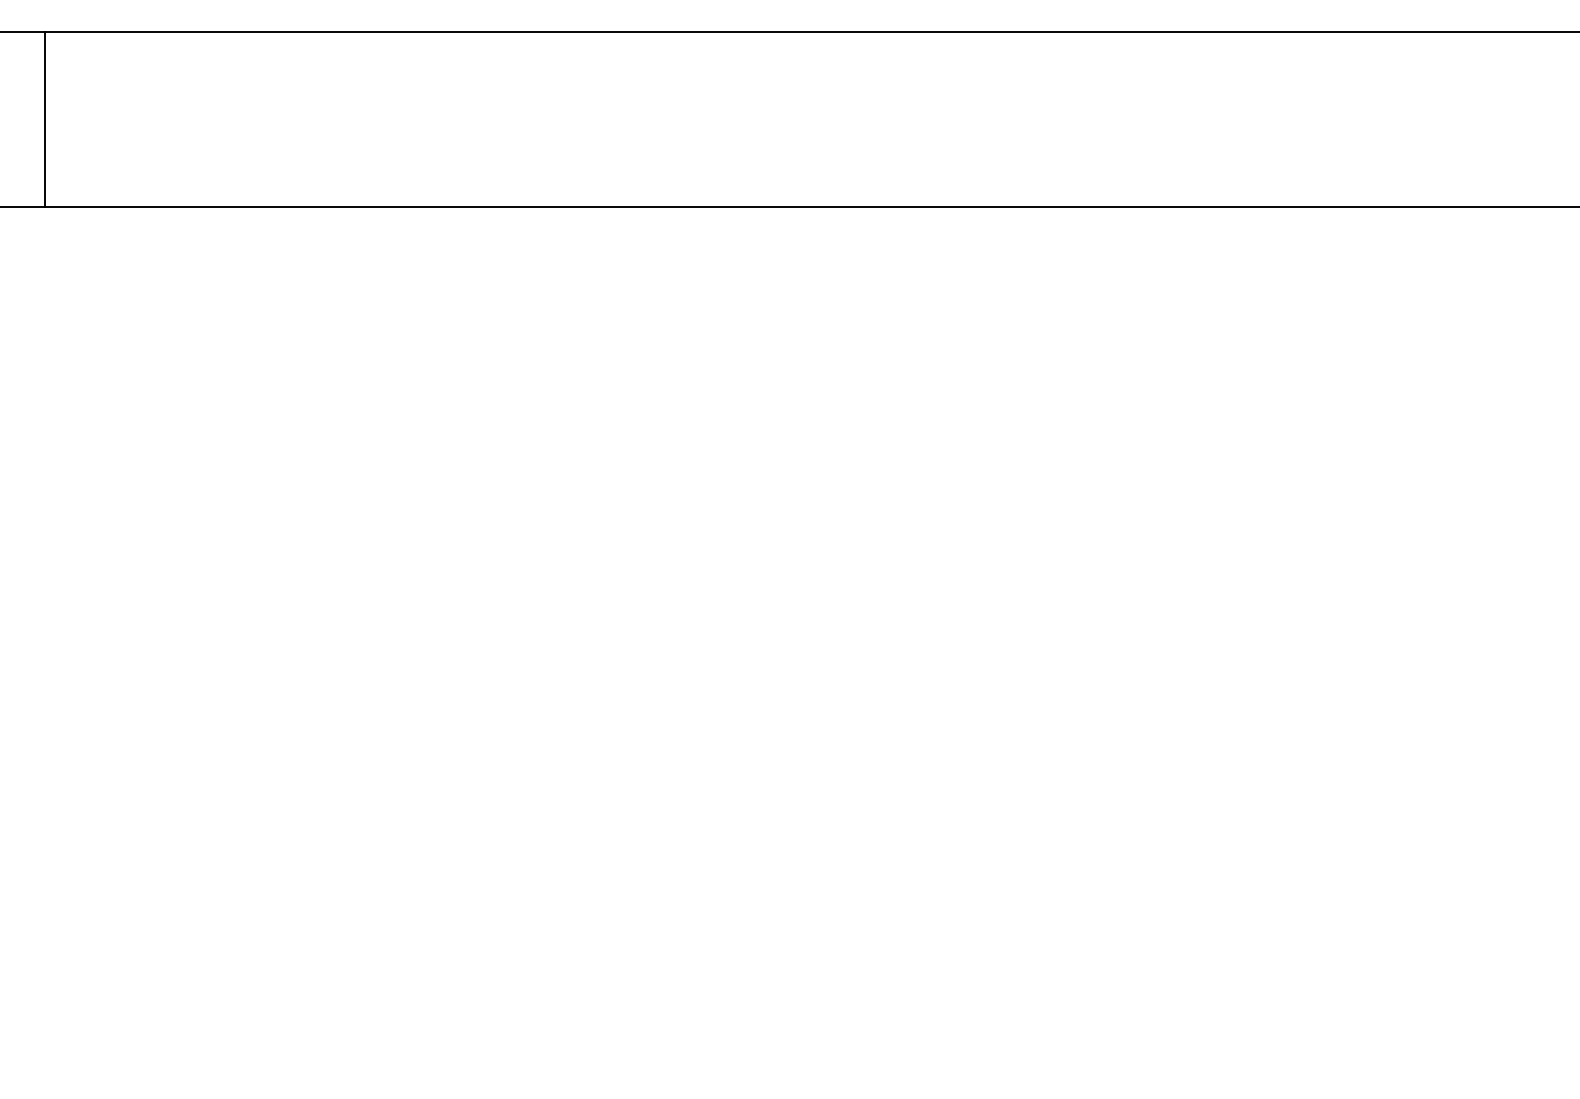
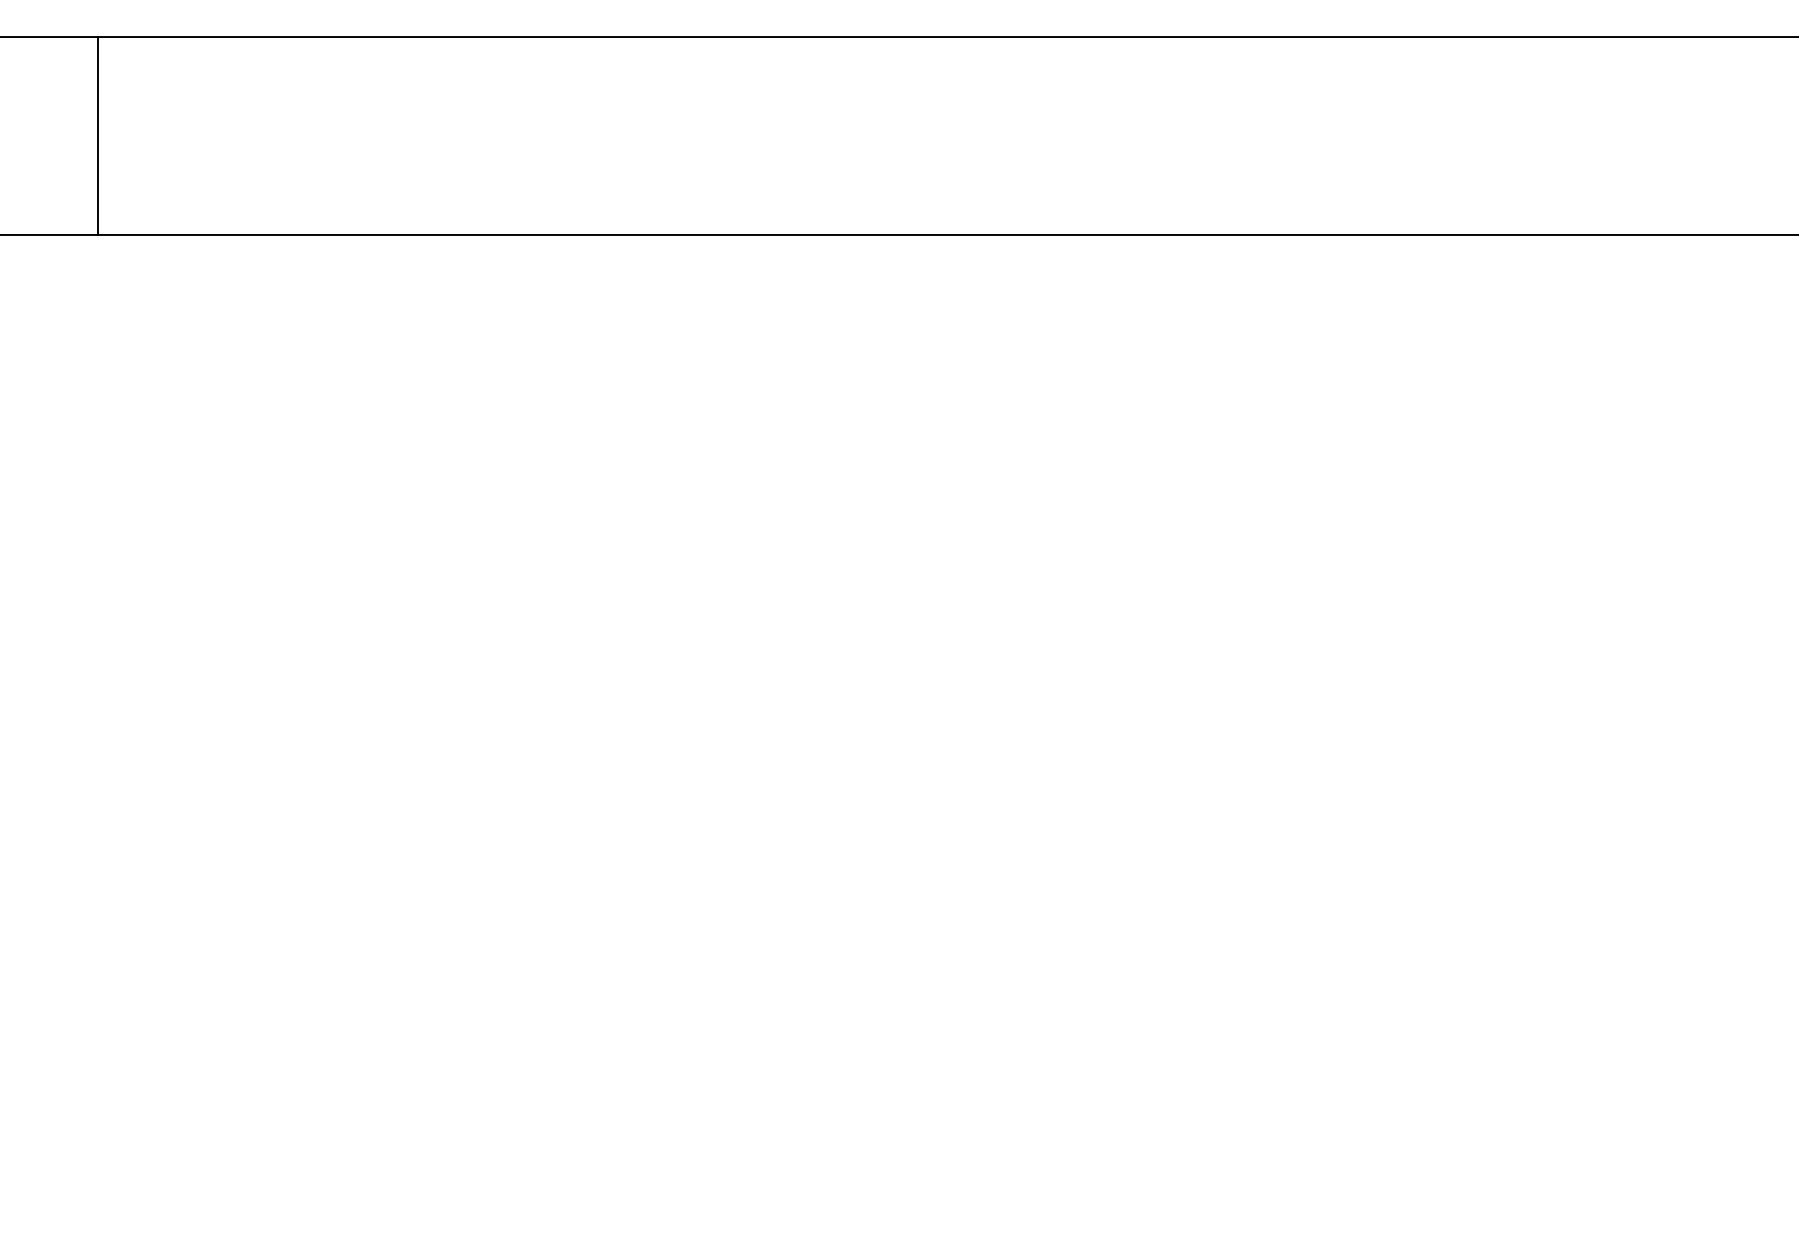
line: (44, 119) -> (97, 135), moved

